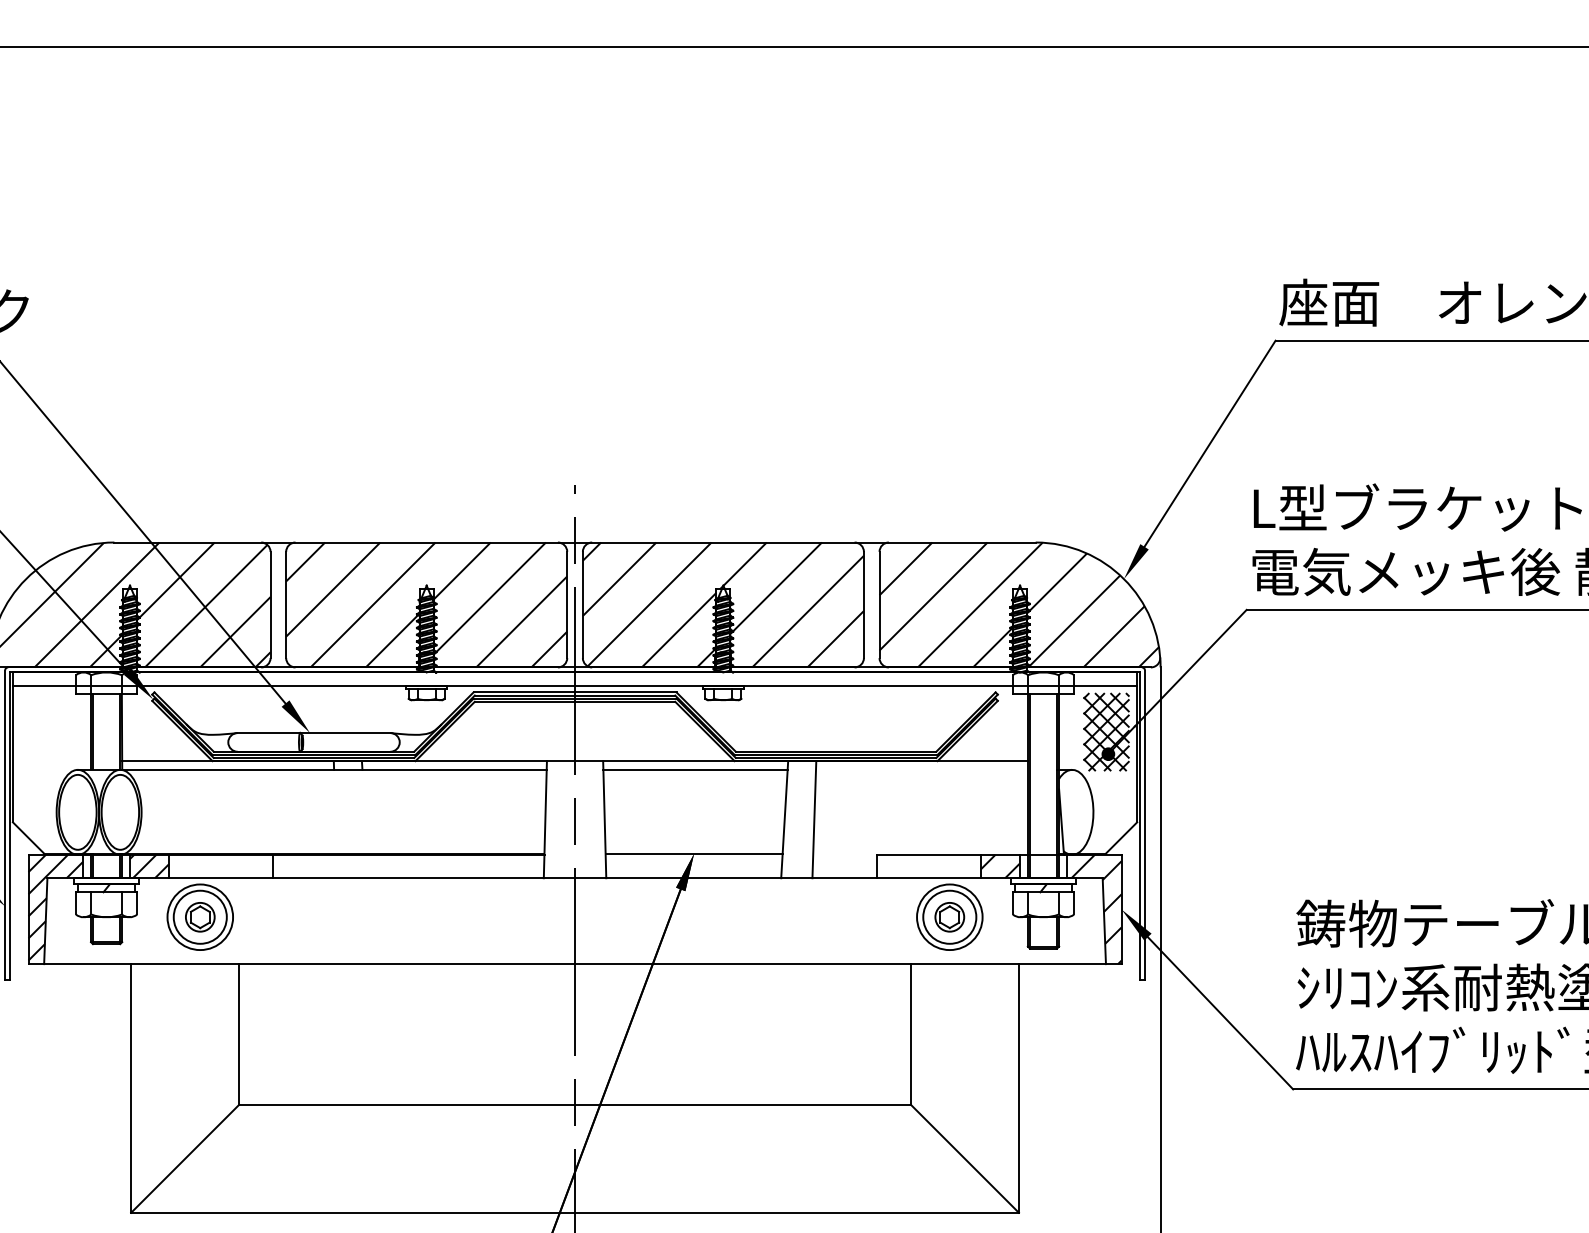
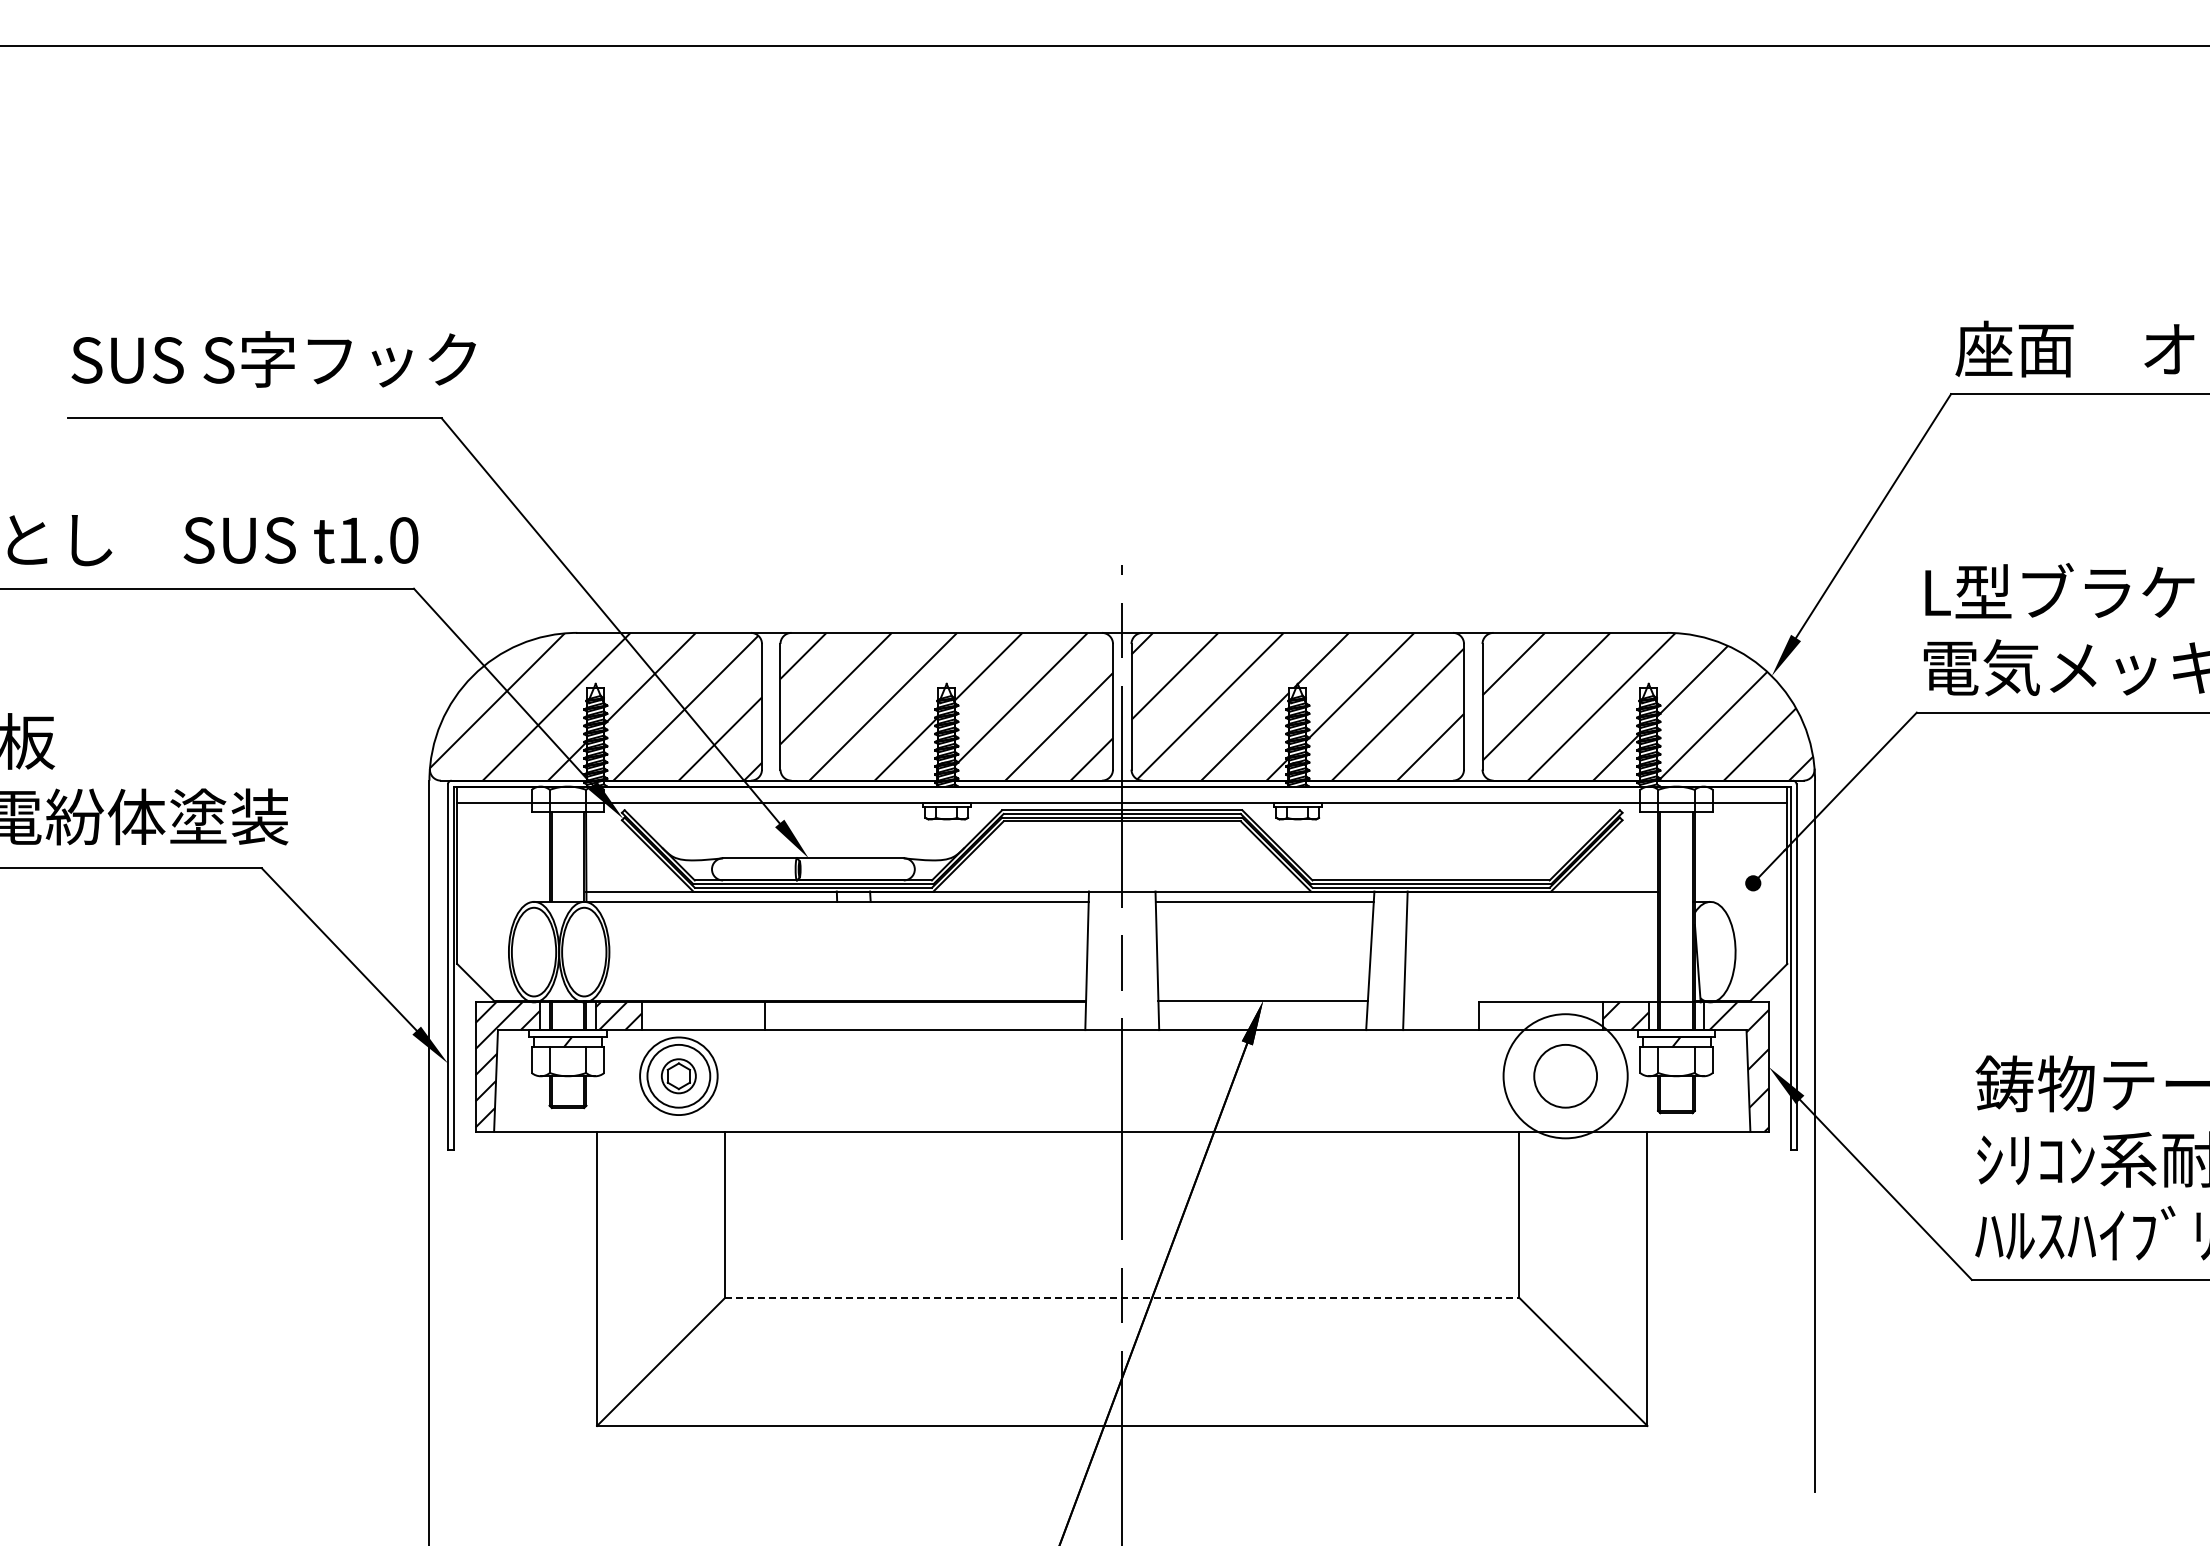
hatch: (1106, 732) -> (1750, 857), removed
circle: (949, 917) -> (1565, 1076), size x1.6
part: (949, 917) -> (1565, 1076), removed
line: (575, 1104) -> (1122, 1297), solid -> dashed

